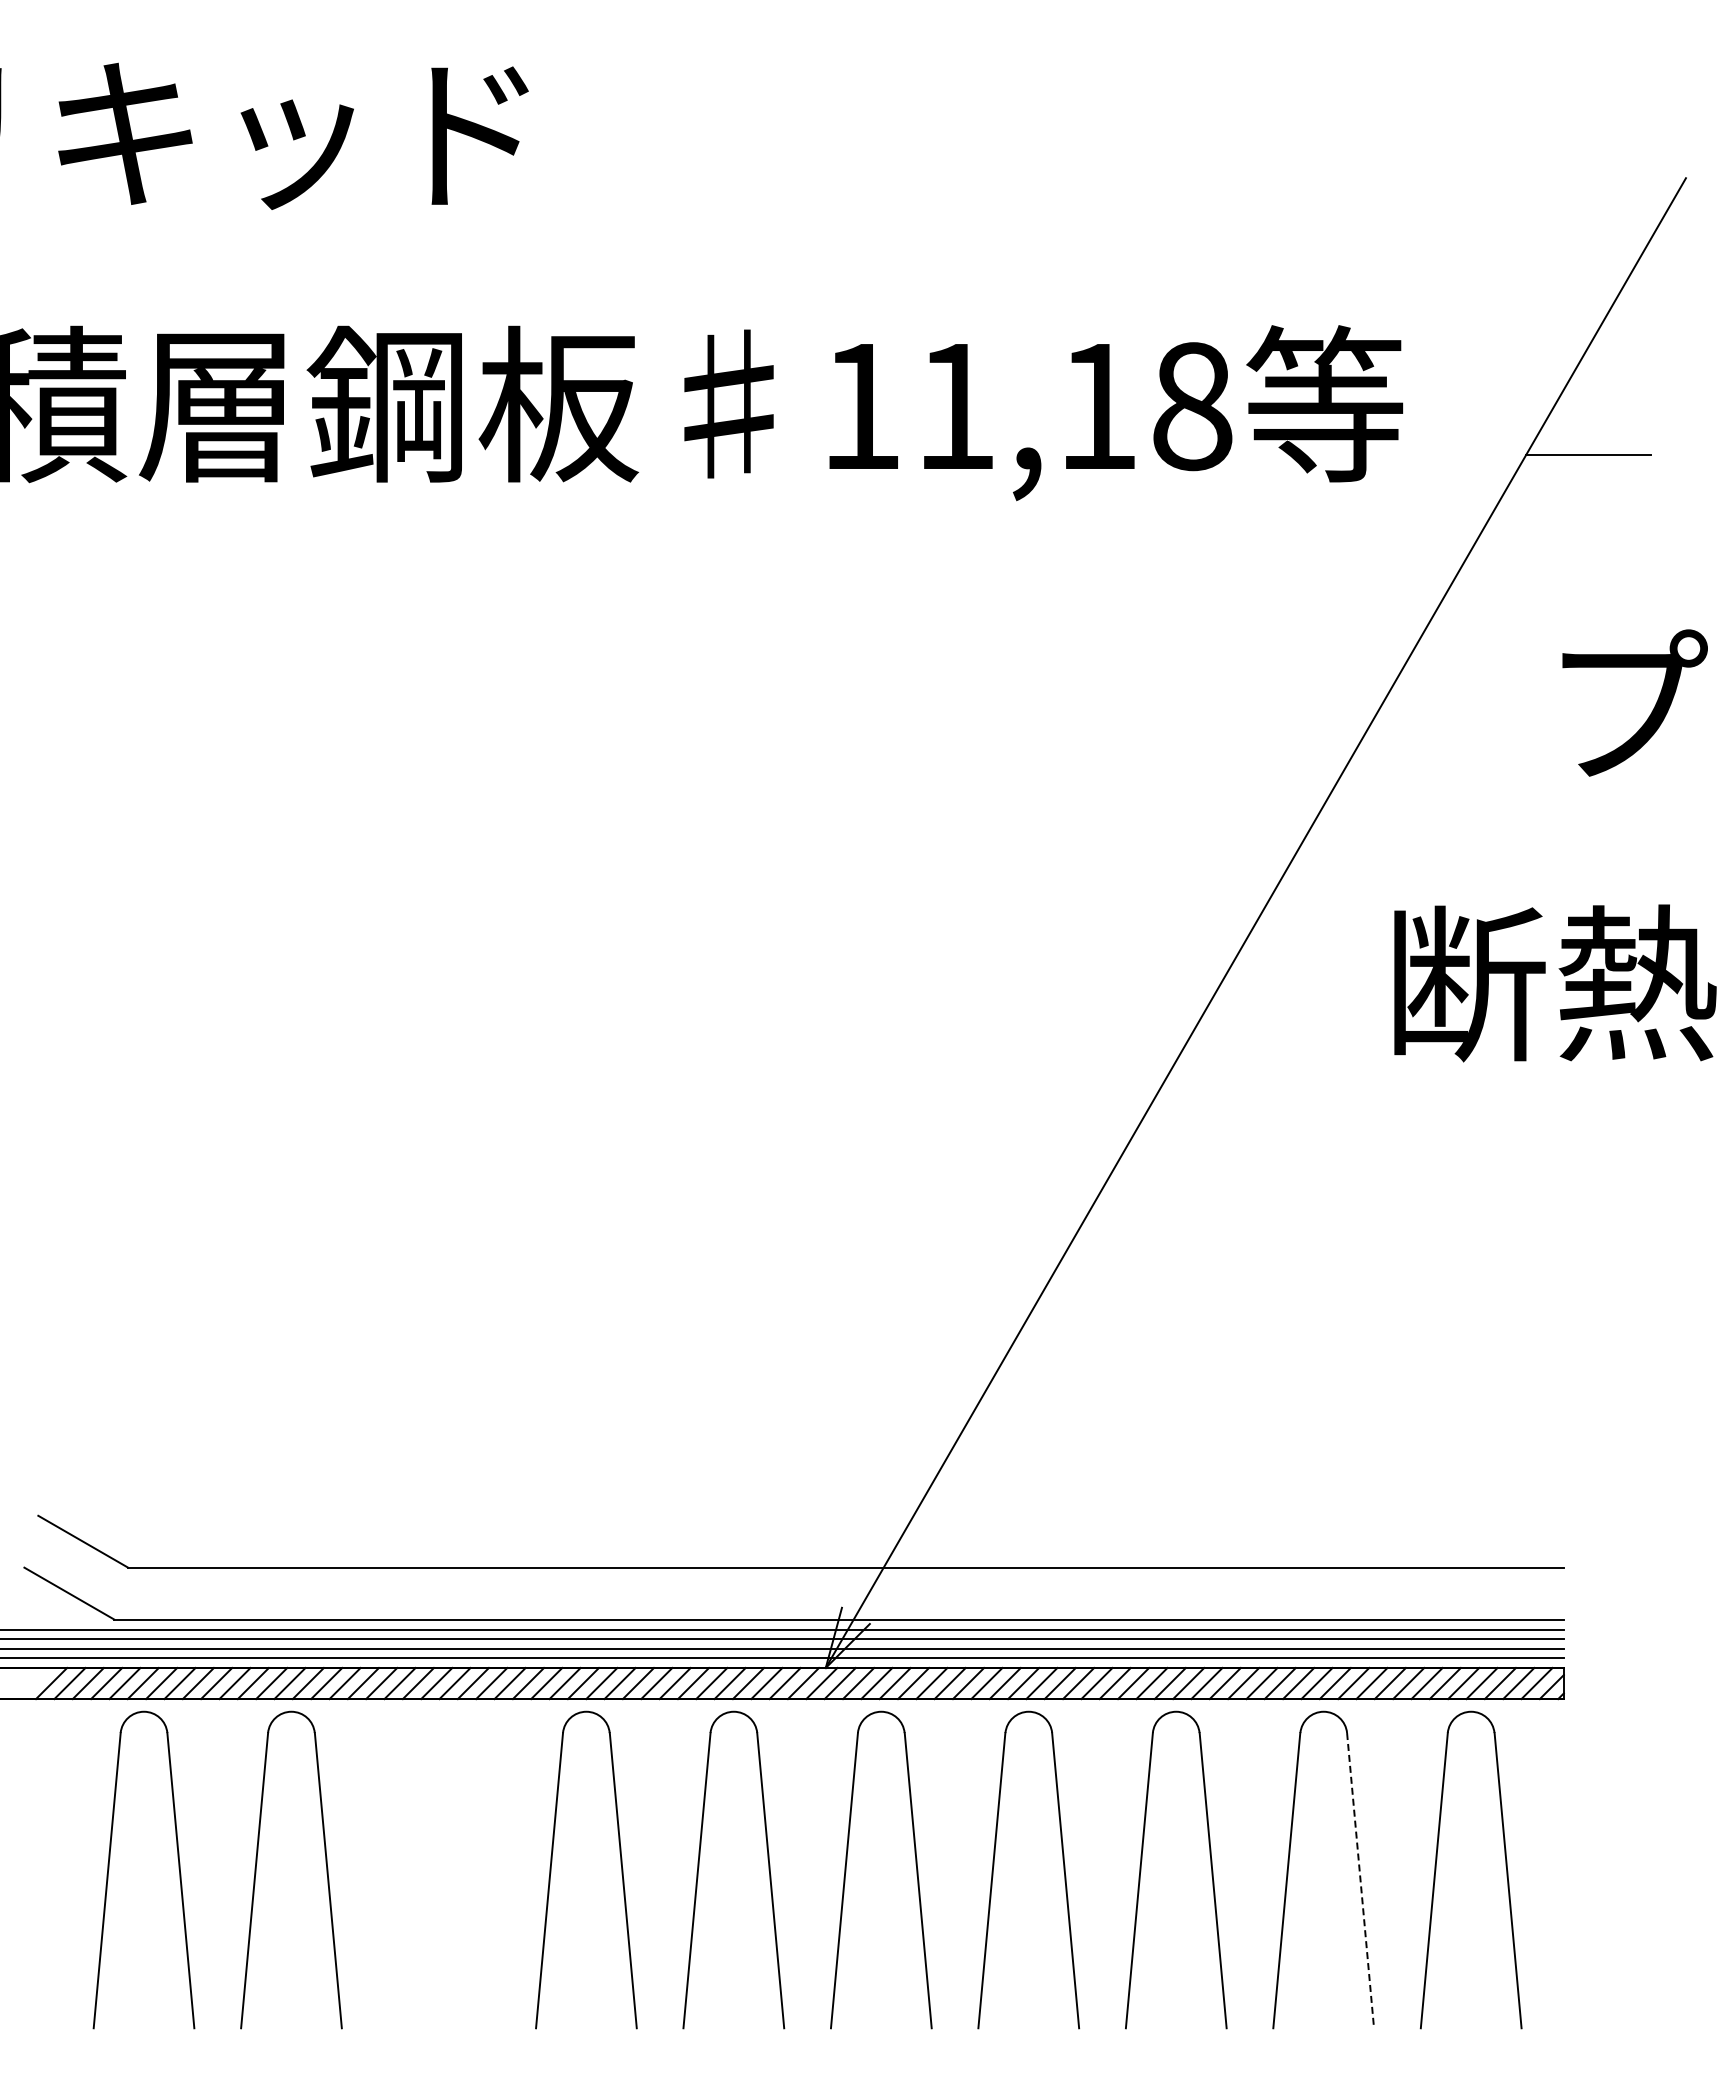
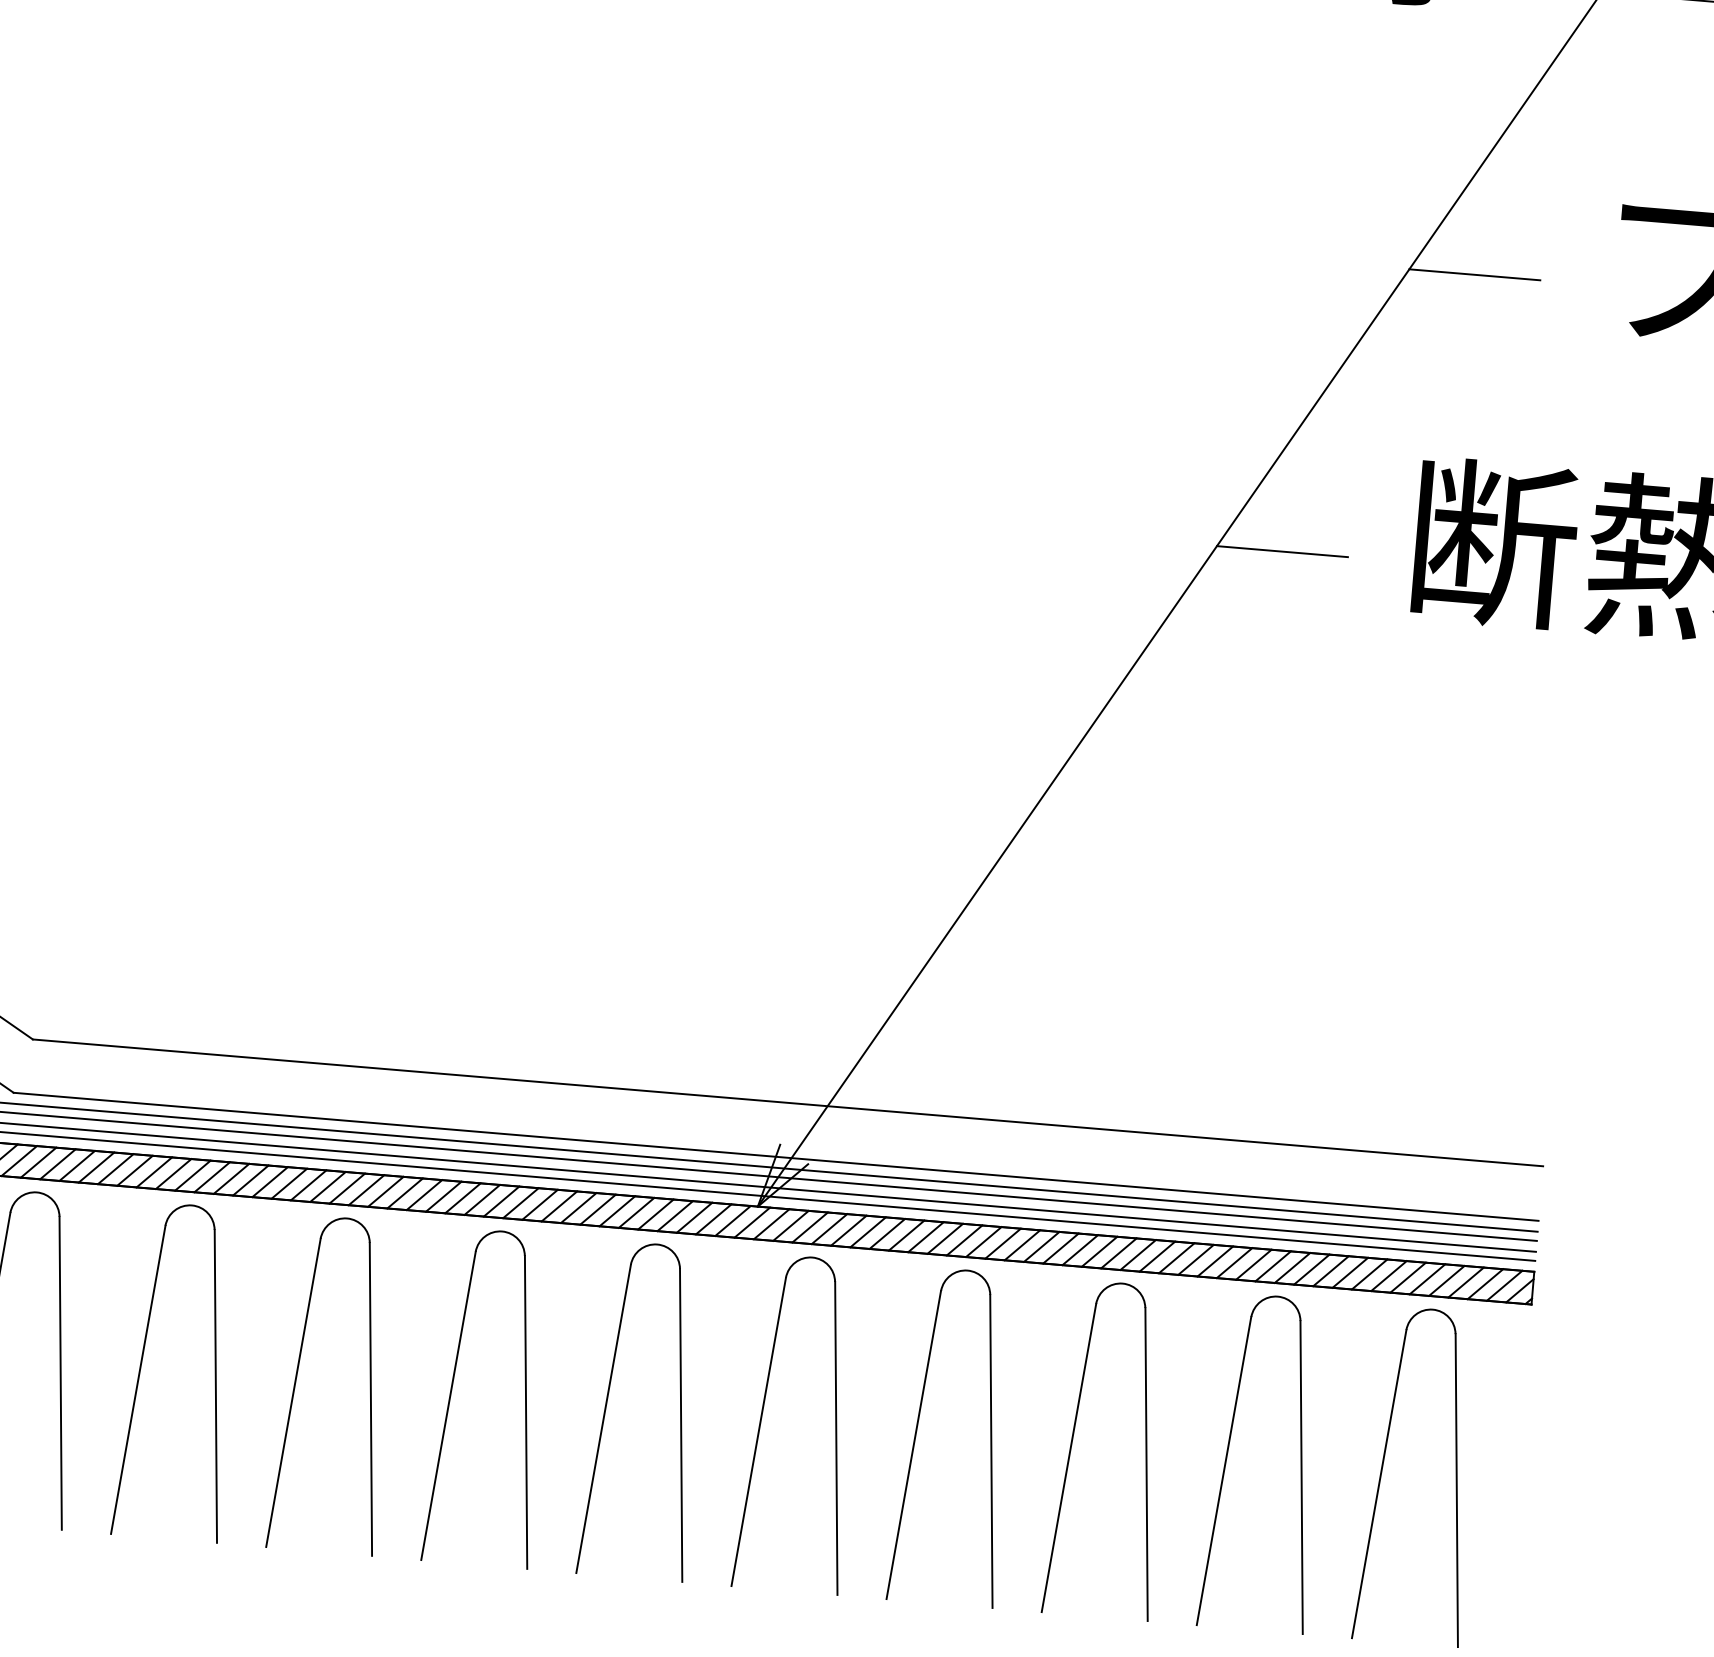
line: (1428, 731) -> (1474, 274), added
line: (1268, 1008) -> (1281, 552), added
part: (404, 1868) -> (297, 1380), added
line: (1360, 1881) -> (1301, 1478), dashed -> solid

